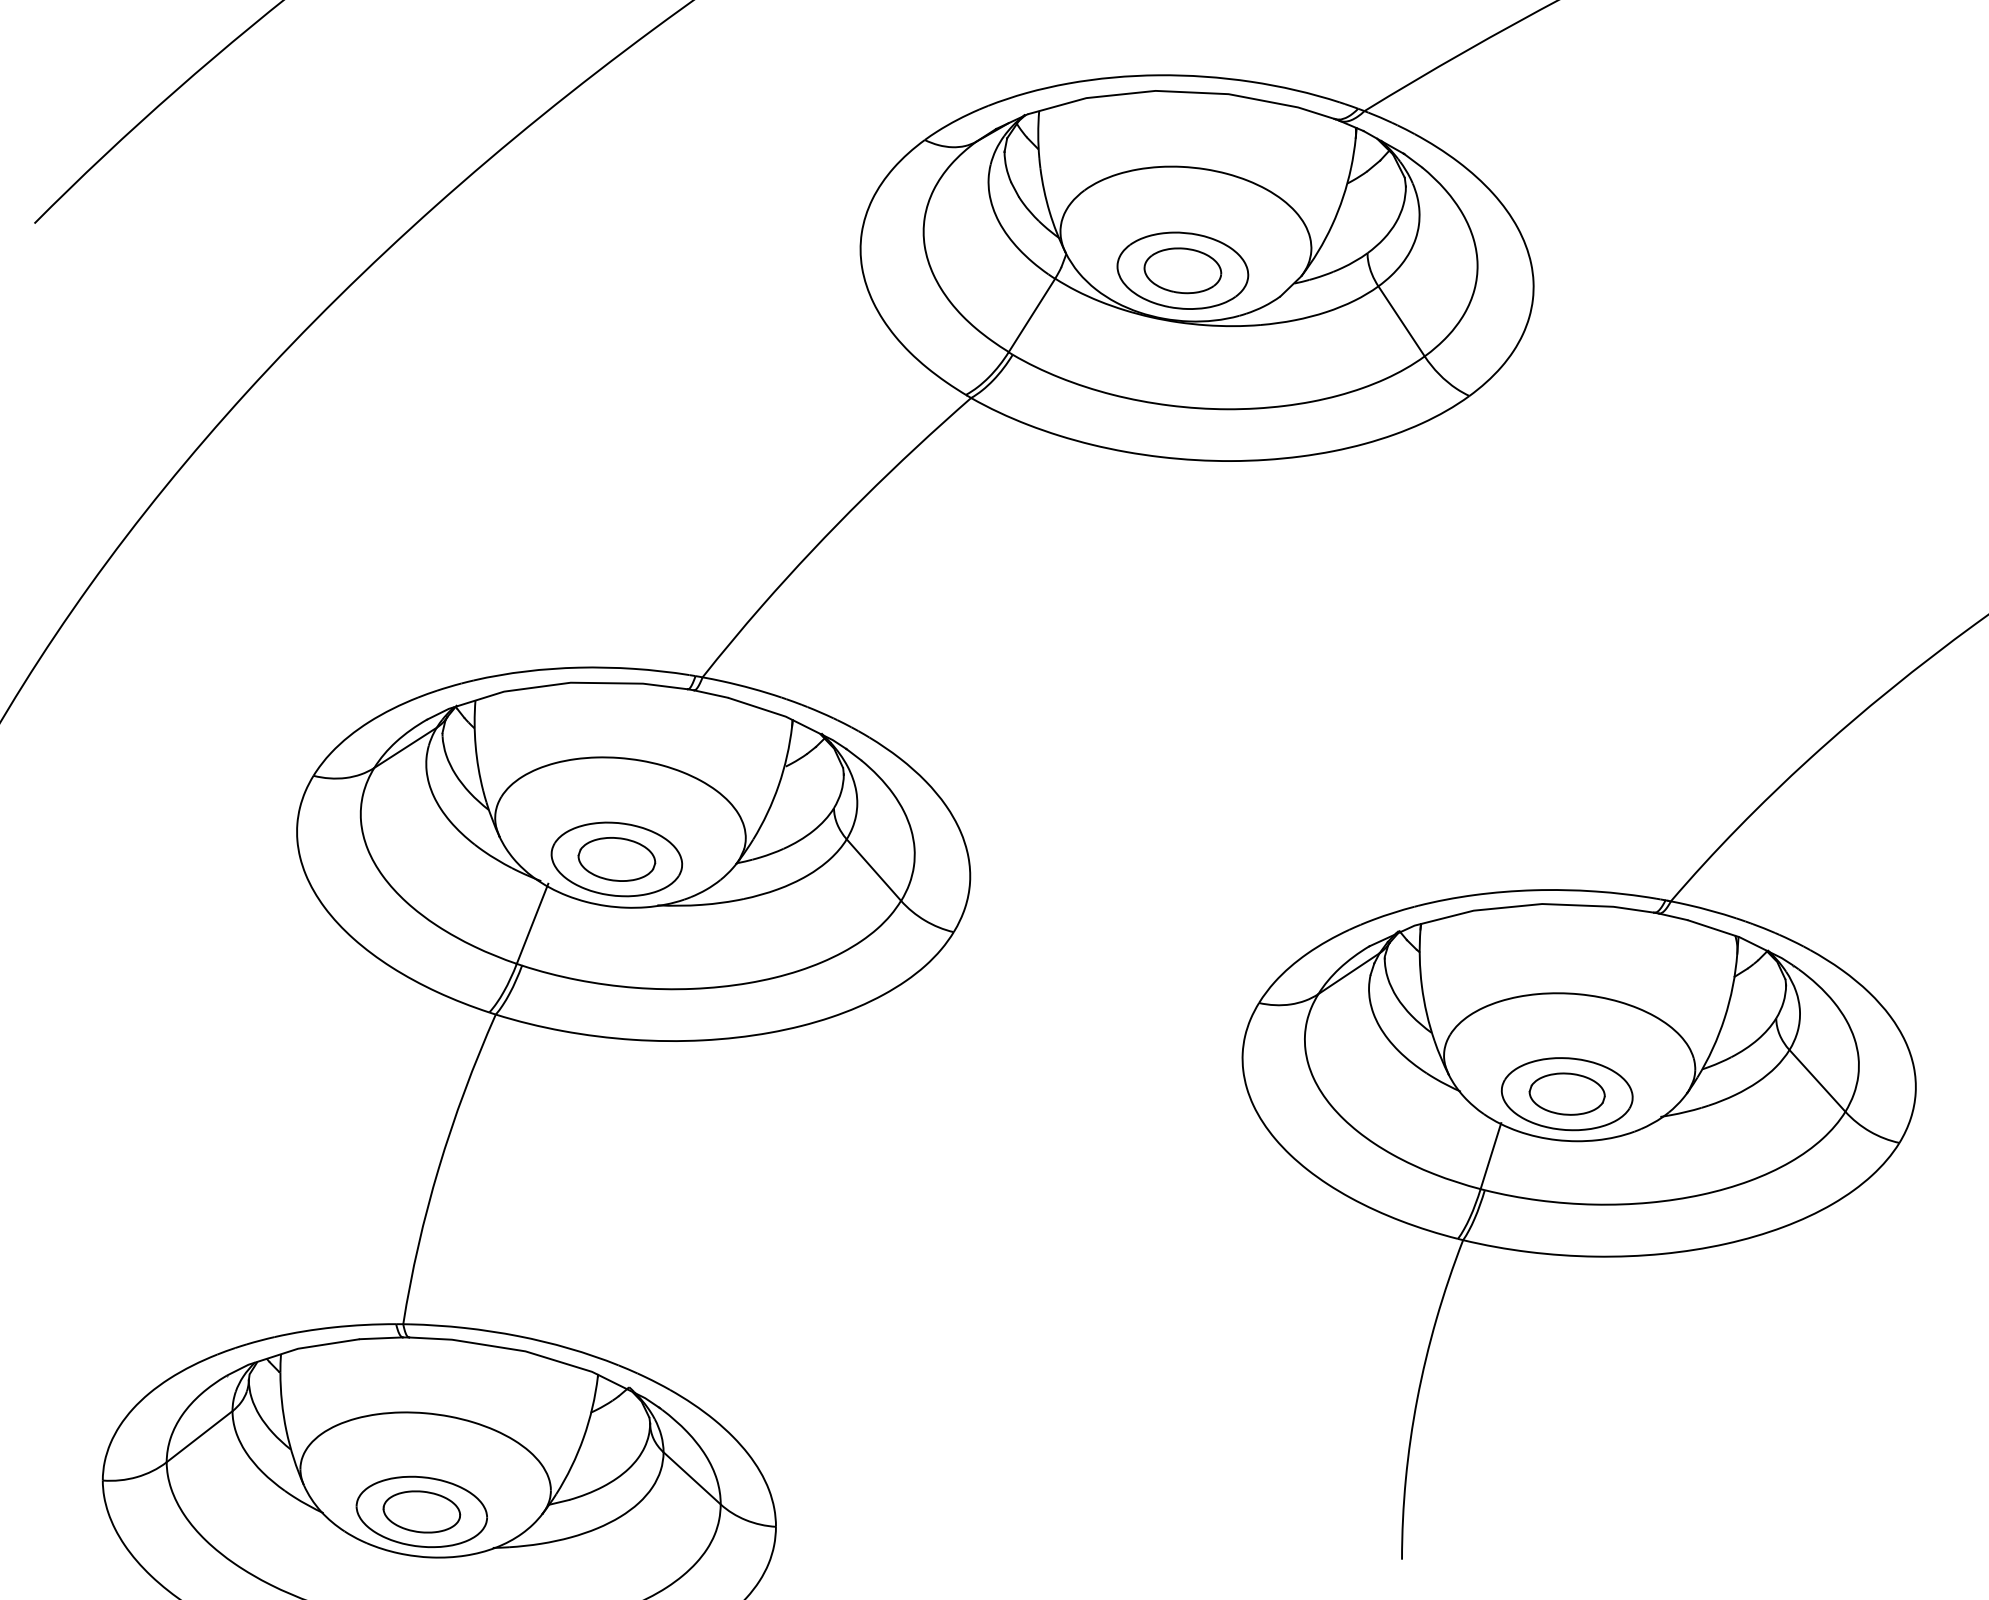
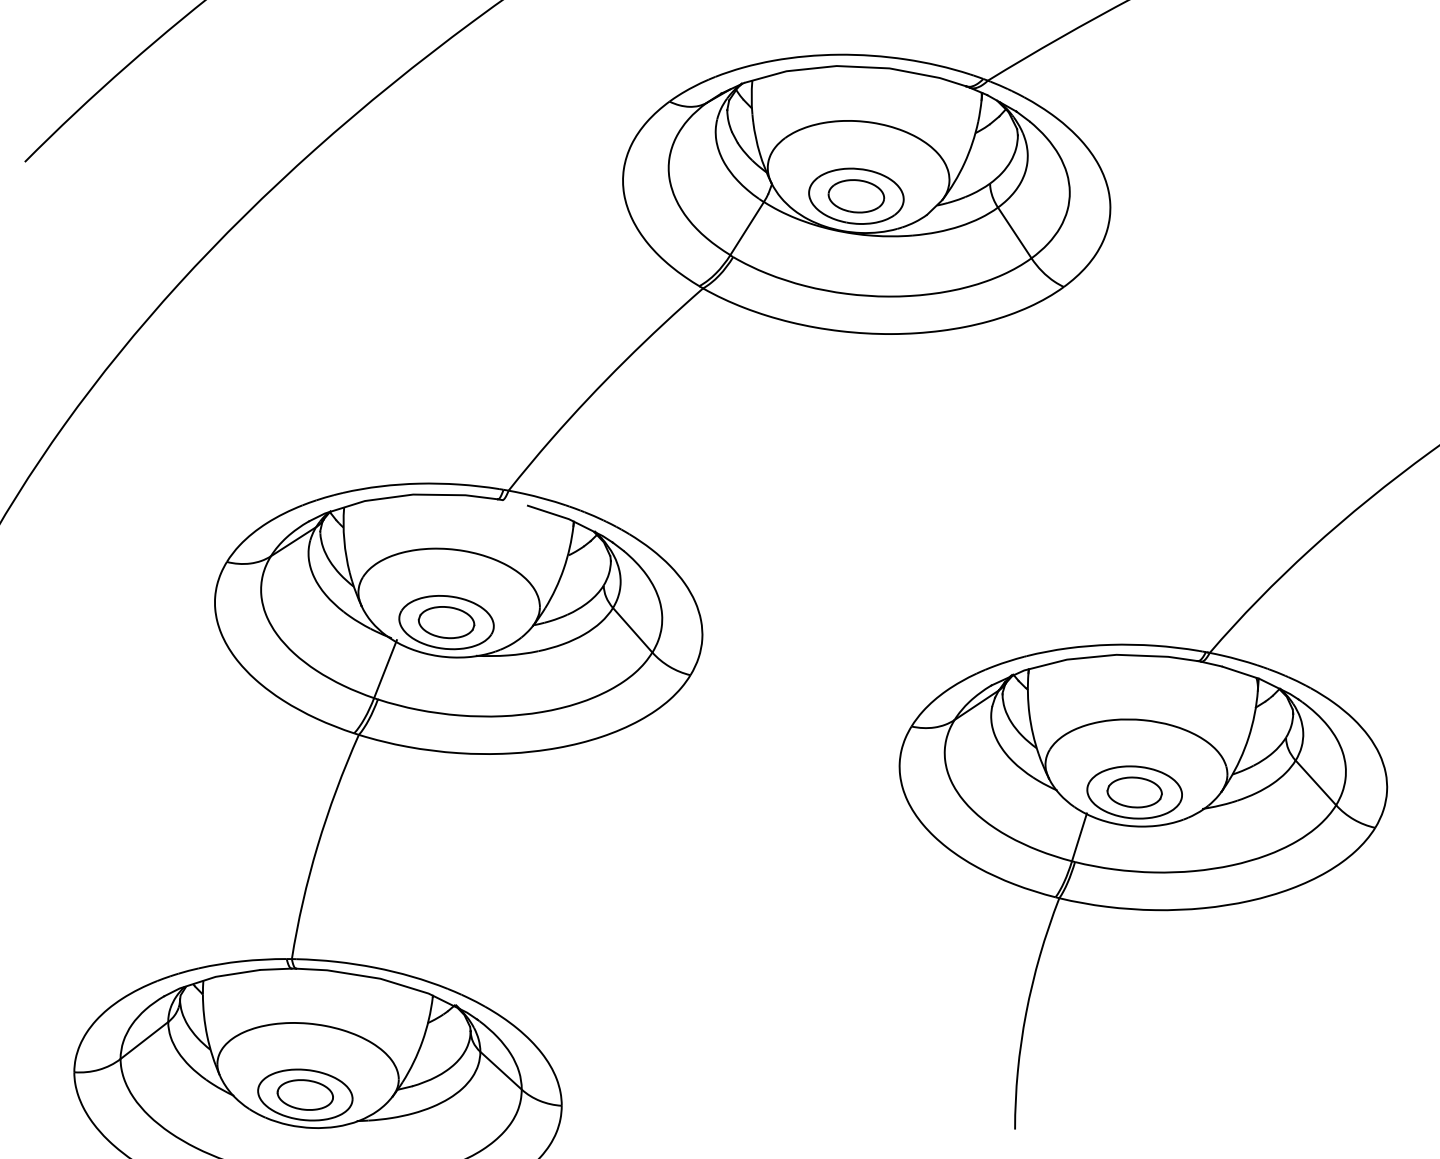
line: (710, 693) -> (514, 502), removed

